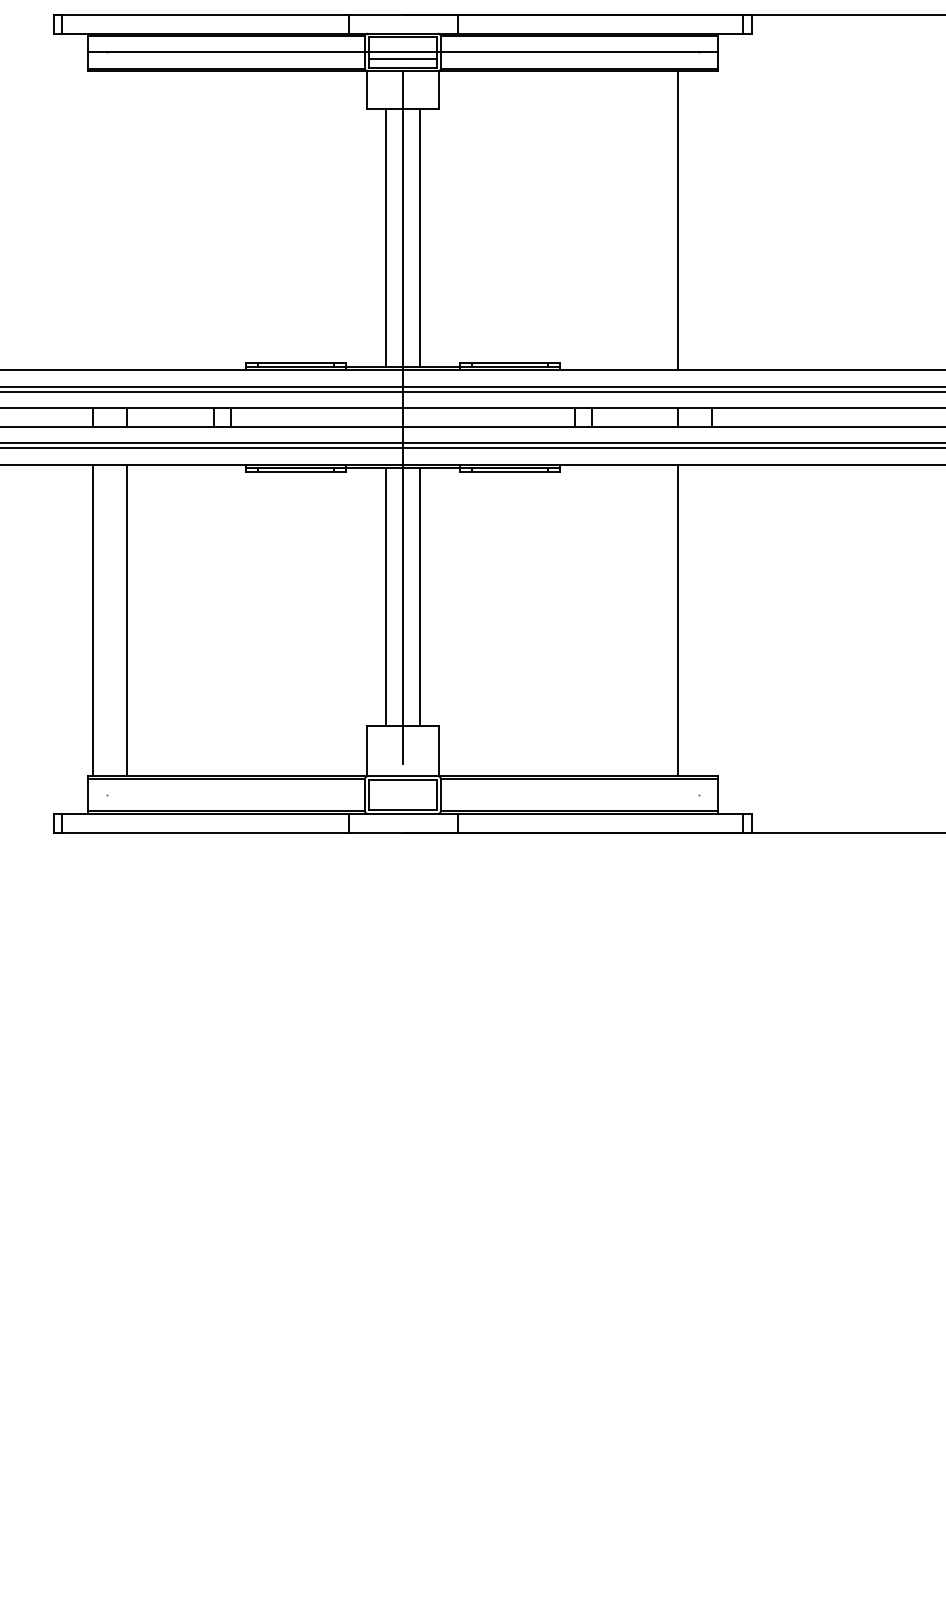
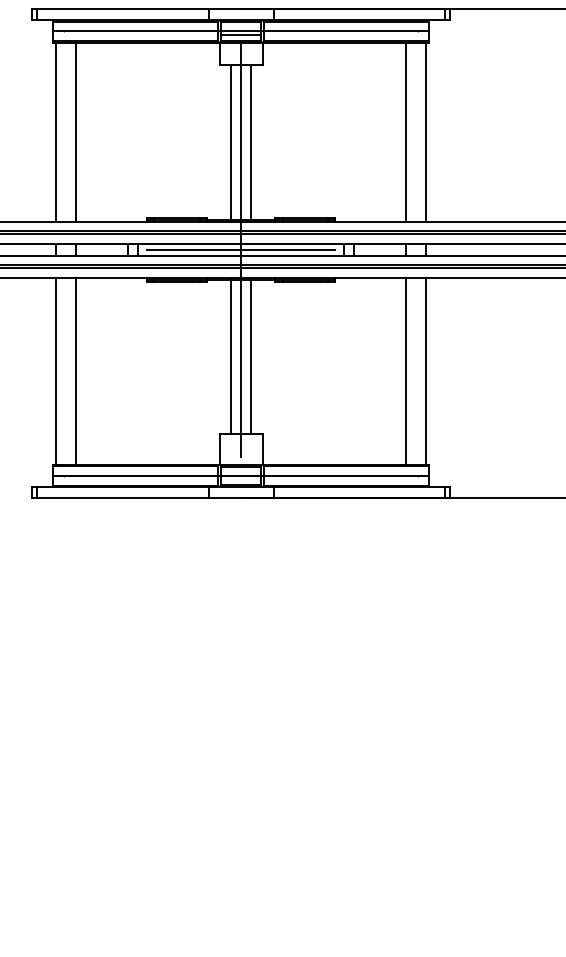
line: (92, 219) -> (55, 131), added
line: (127, 219) -> (76, 131), added
line: (712, 219) -> (426, 131), added
line: (401, 416) -> (240, 249), added
line: (712, 620) -> (426, 371), added
line: (401, 794) -> (240, 475), added

